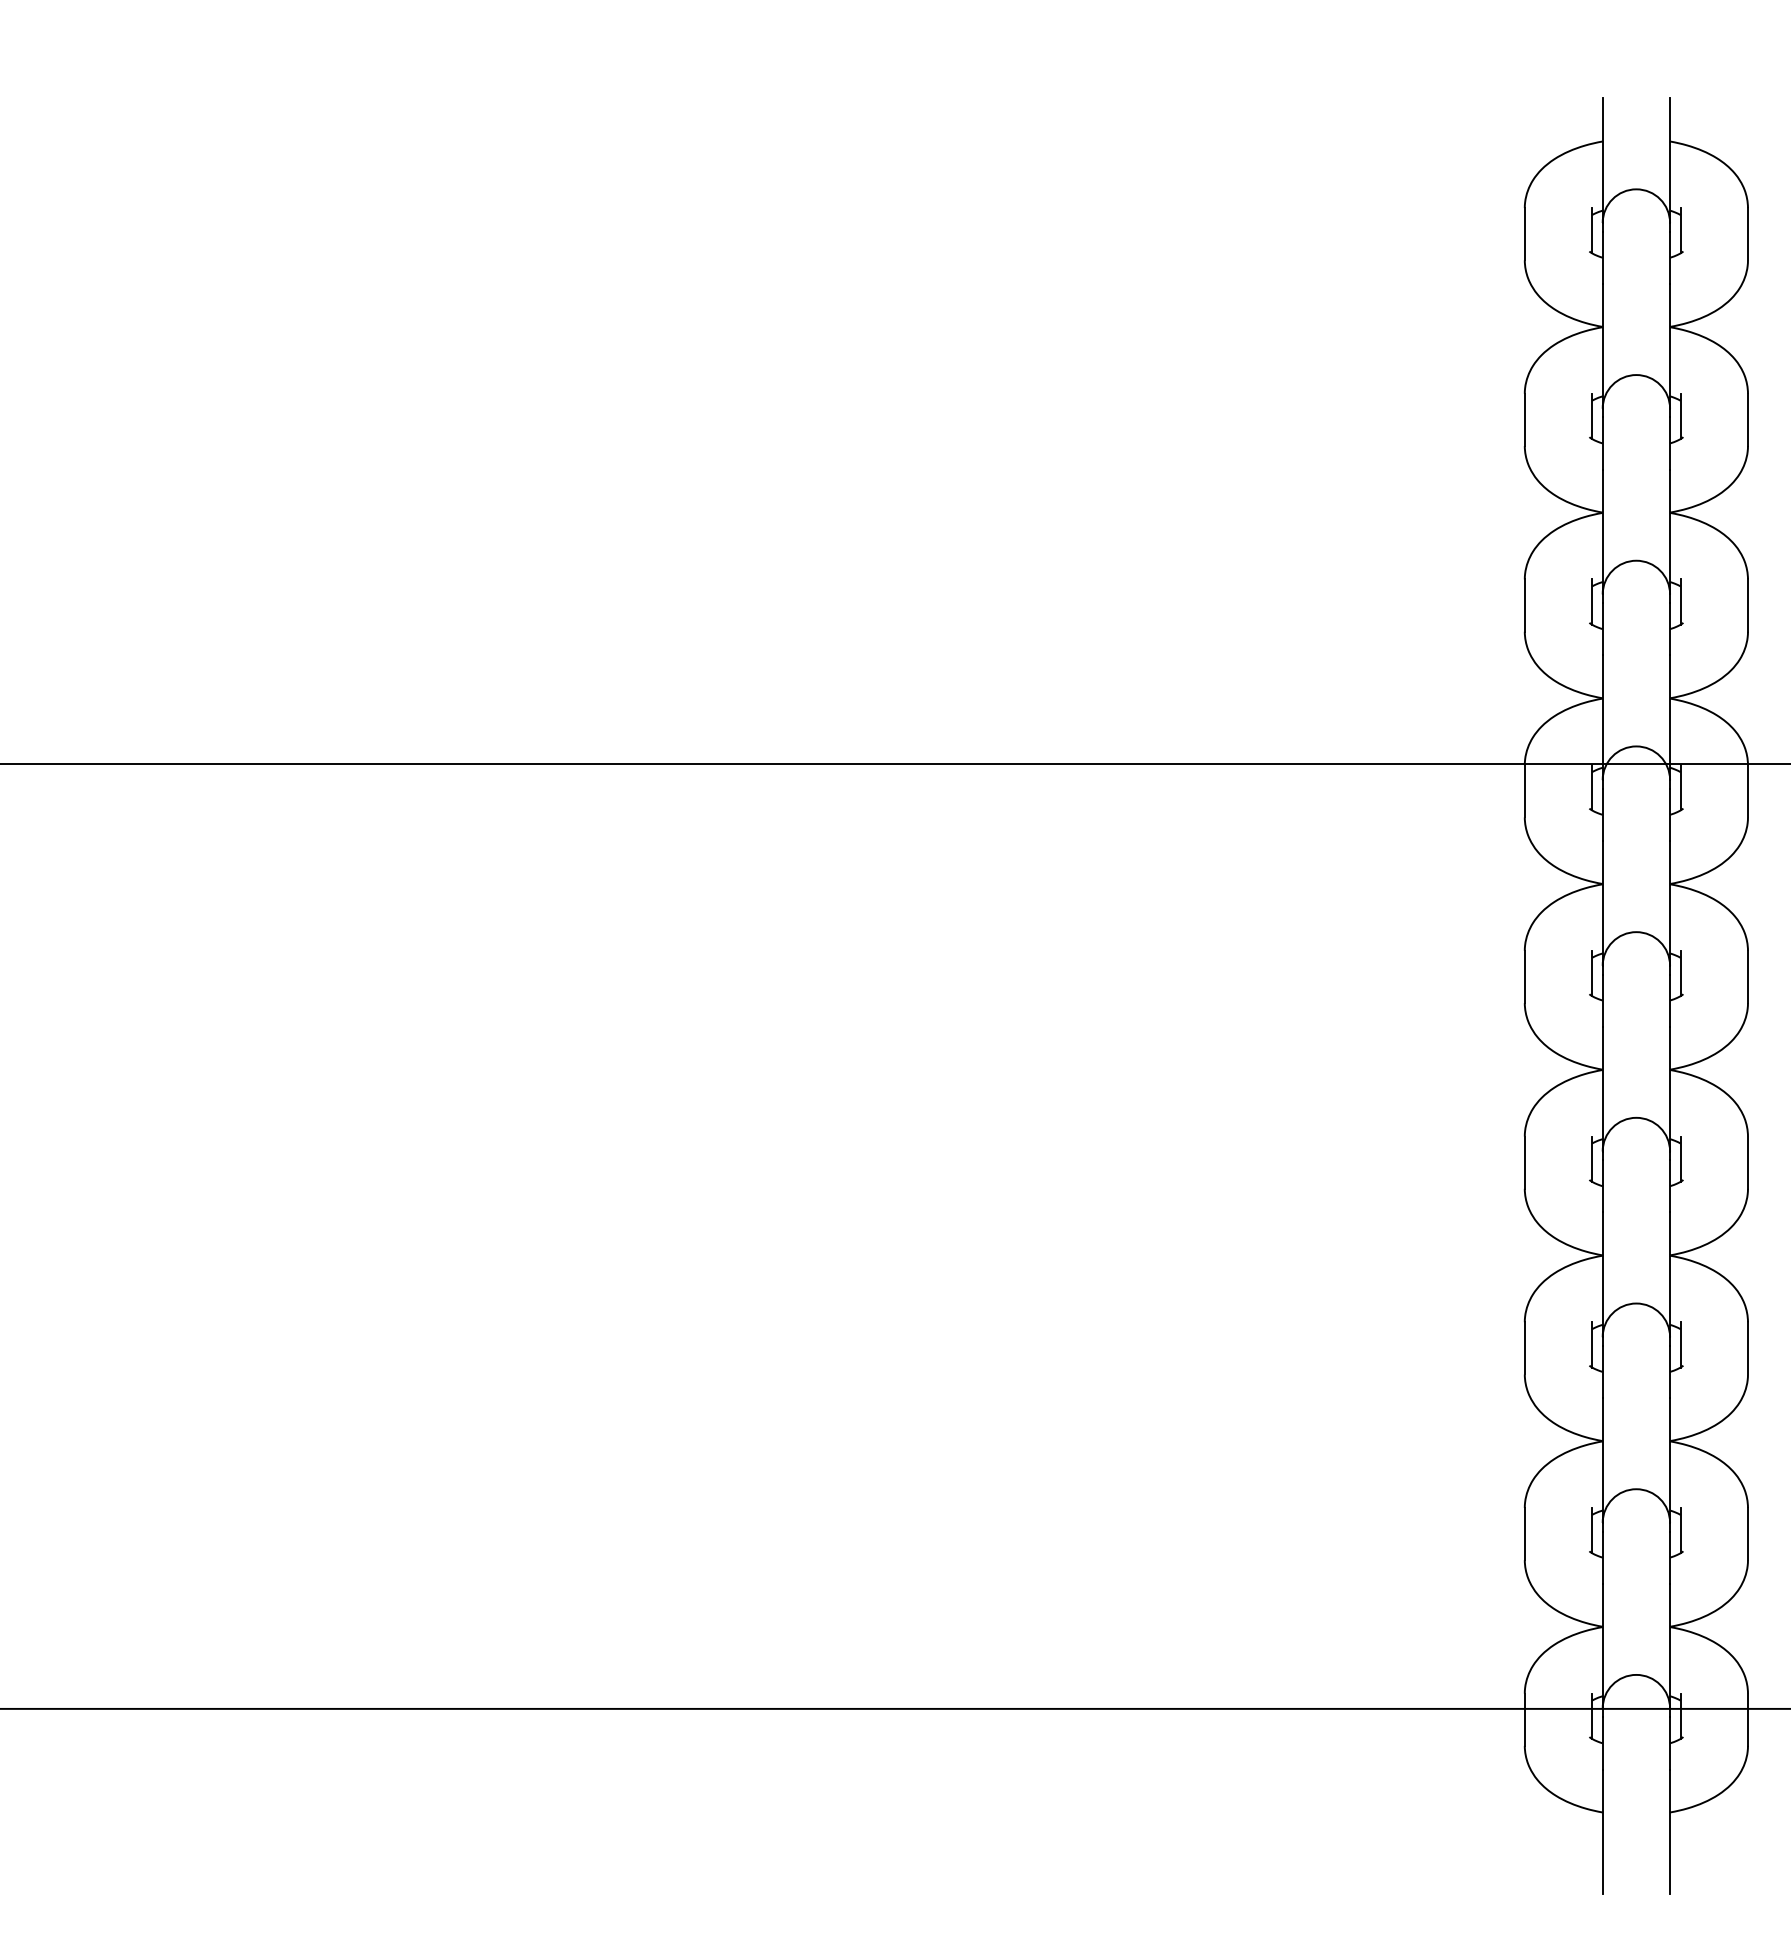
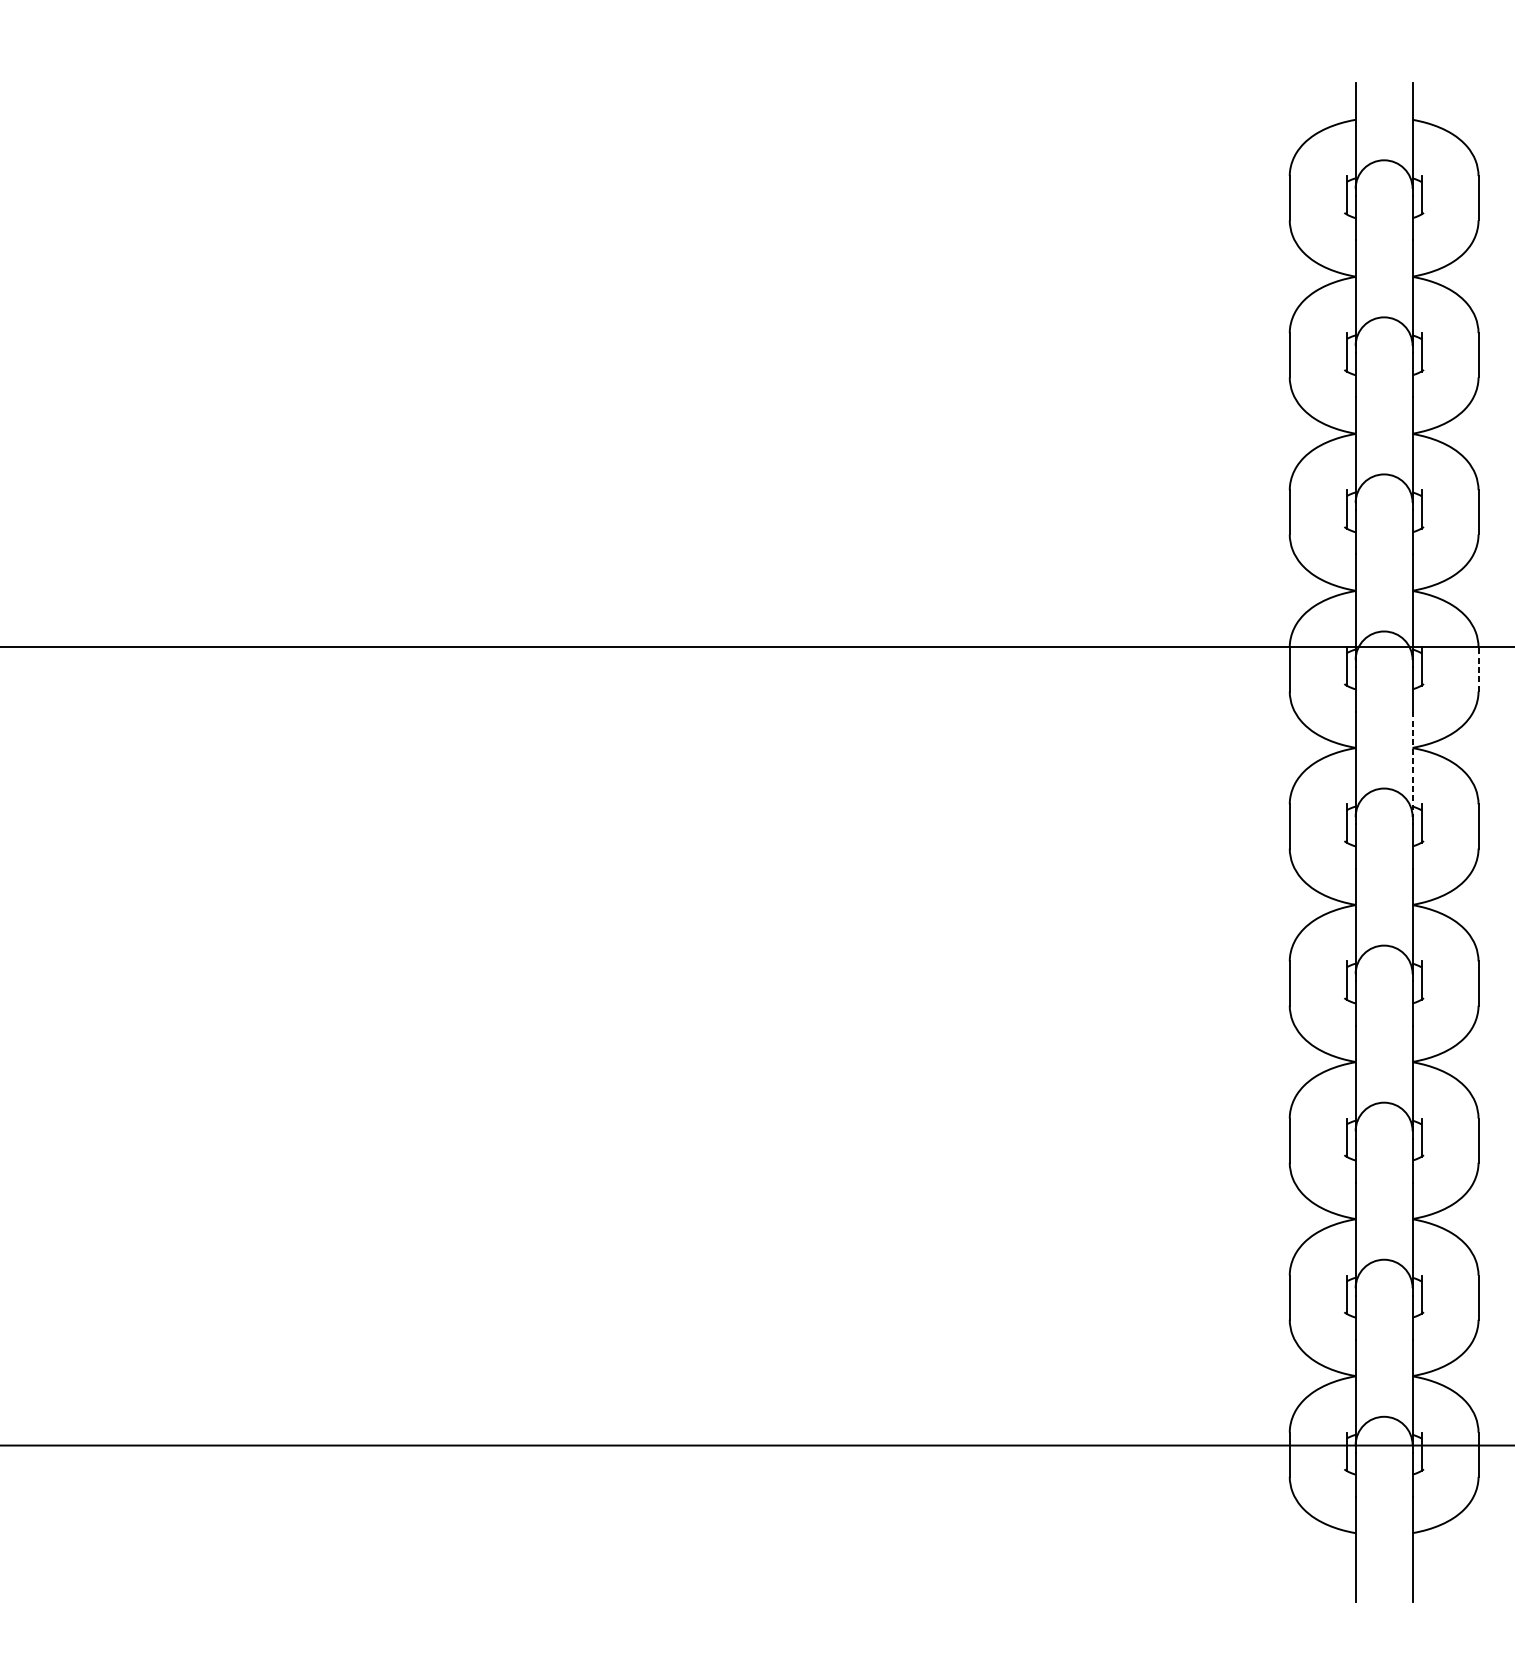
line: (1747, 790) -> (1478, 668), solid -> dashed
line: (1670, 903) -> (1412, 764), solid -> dashed

